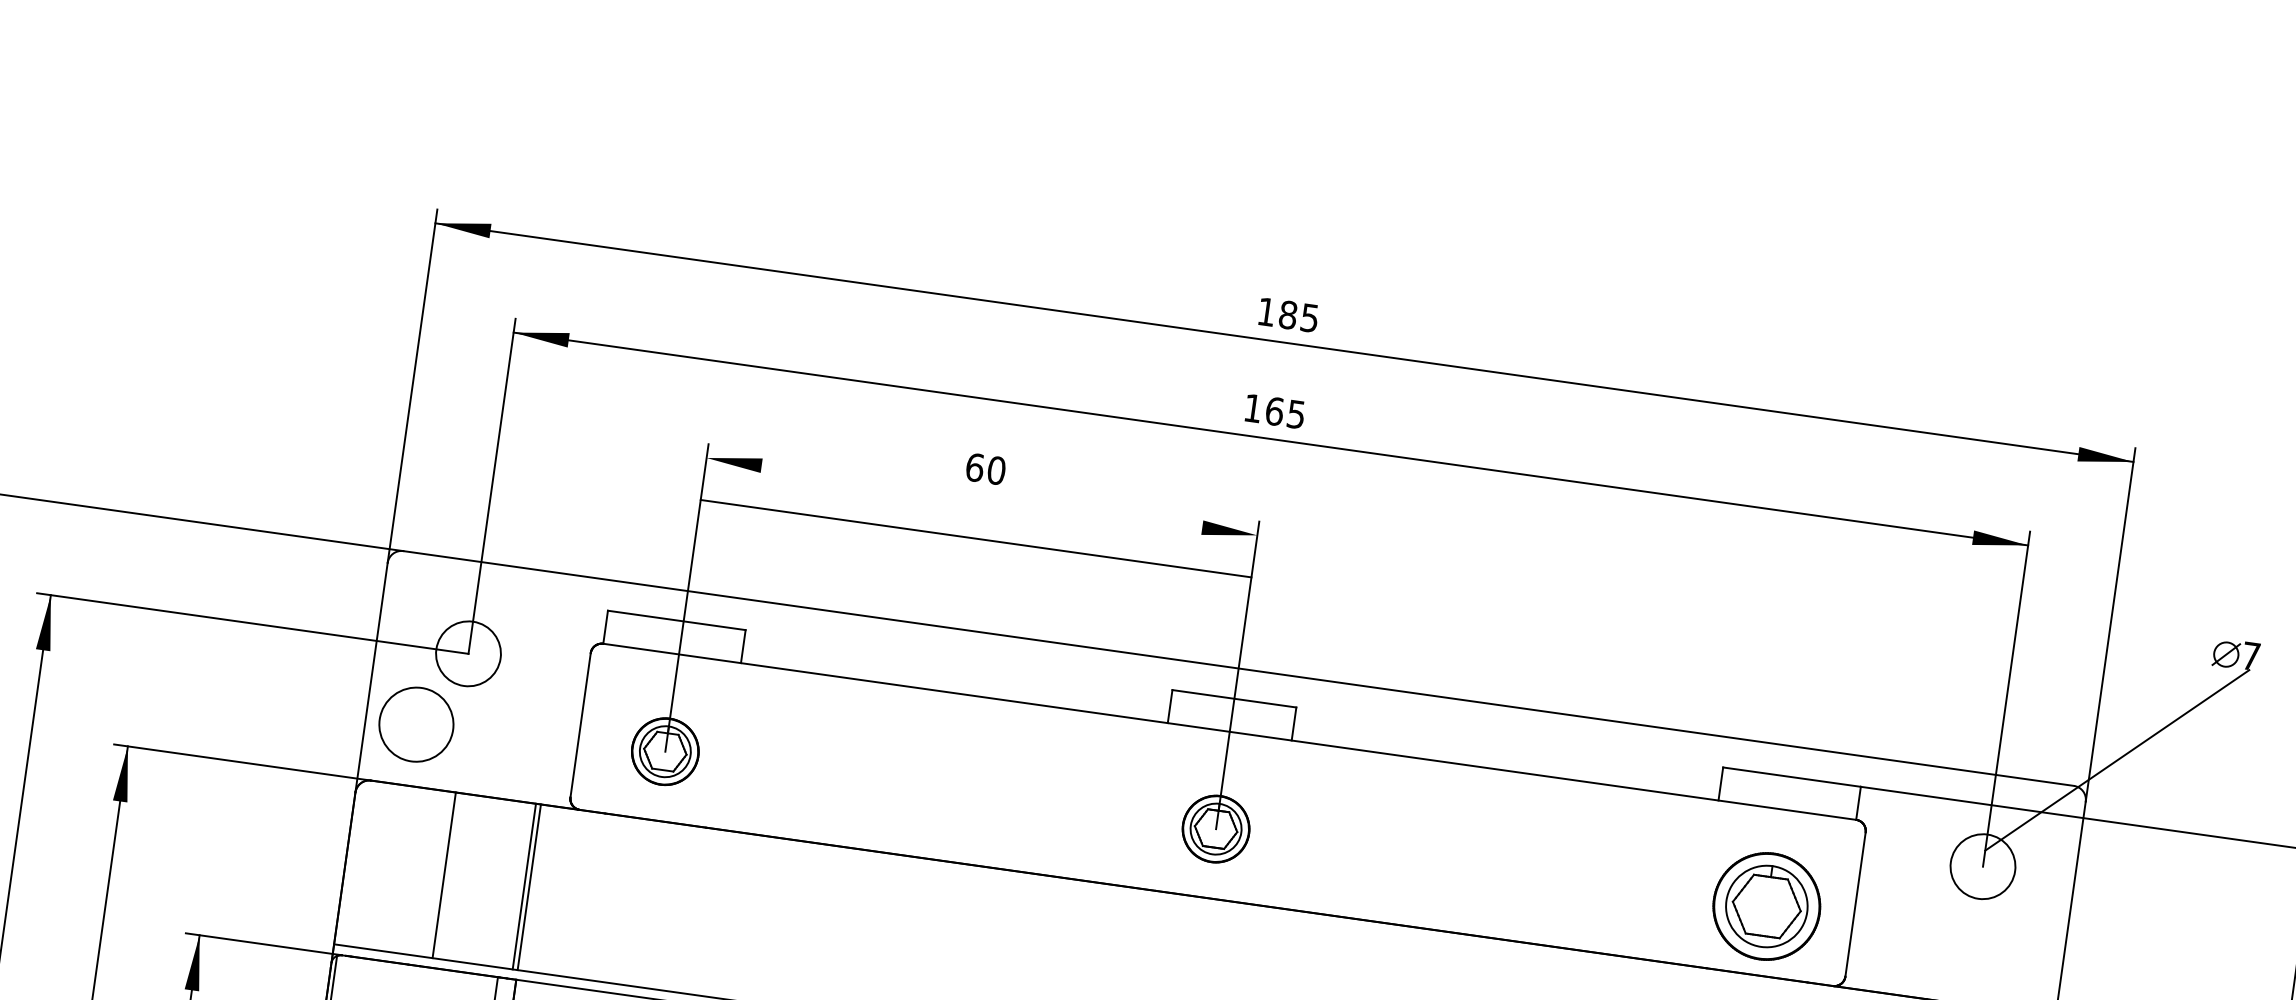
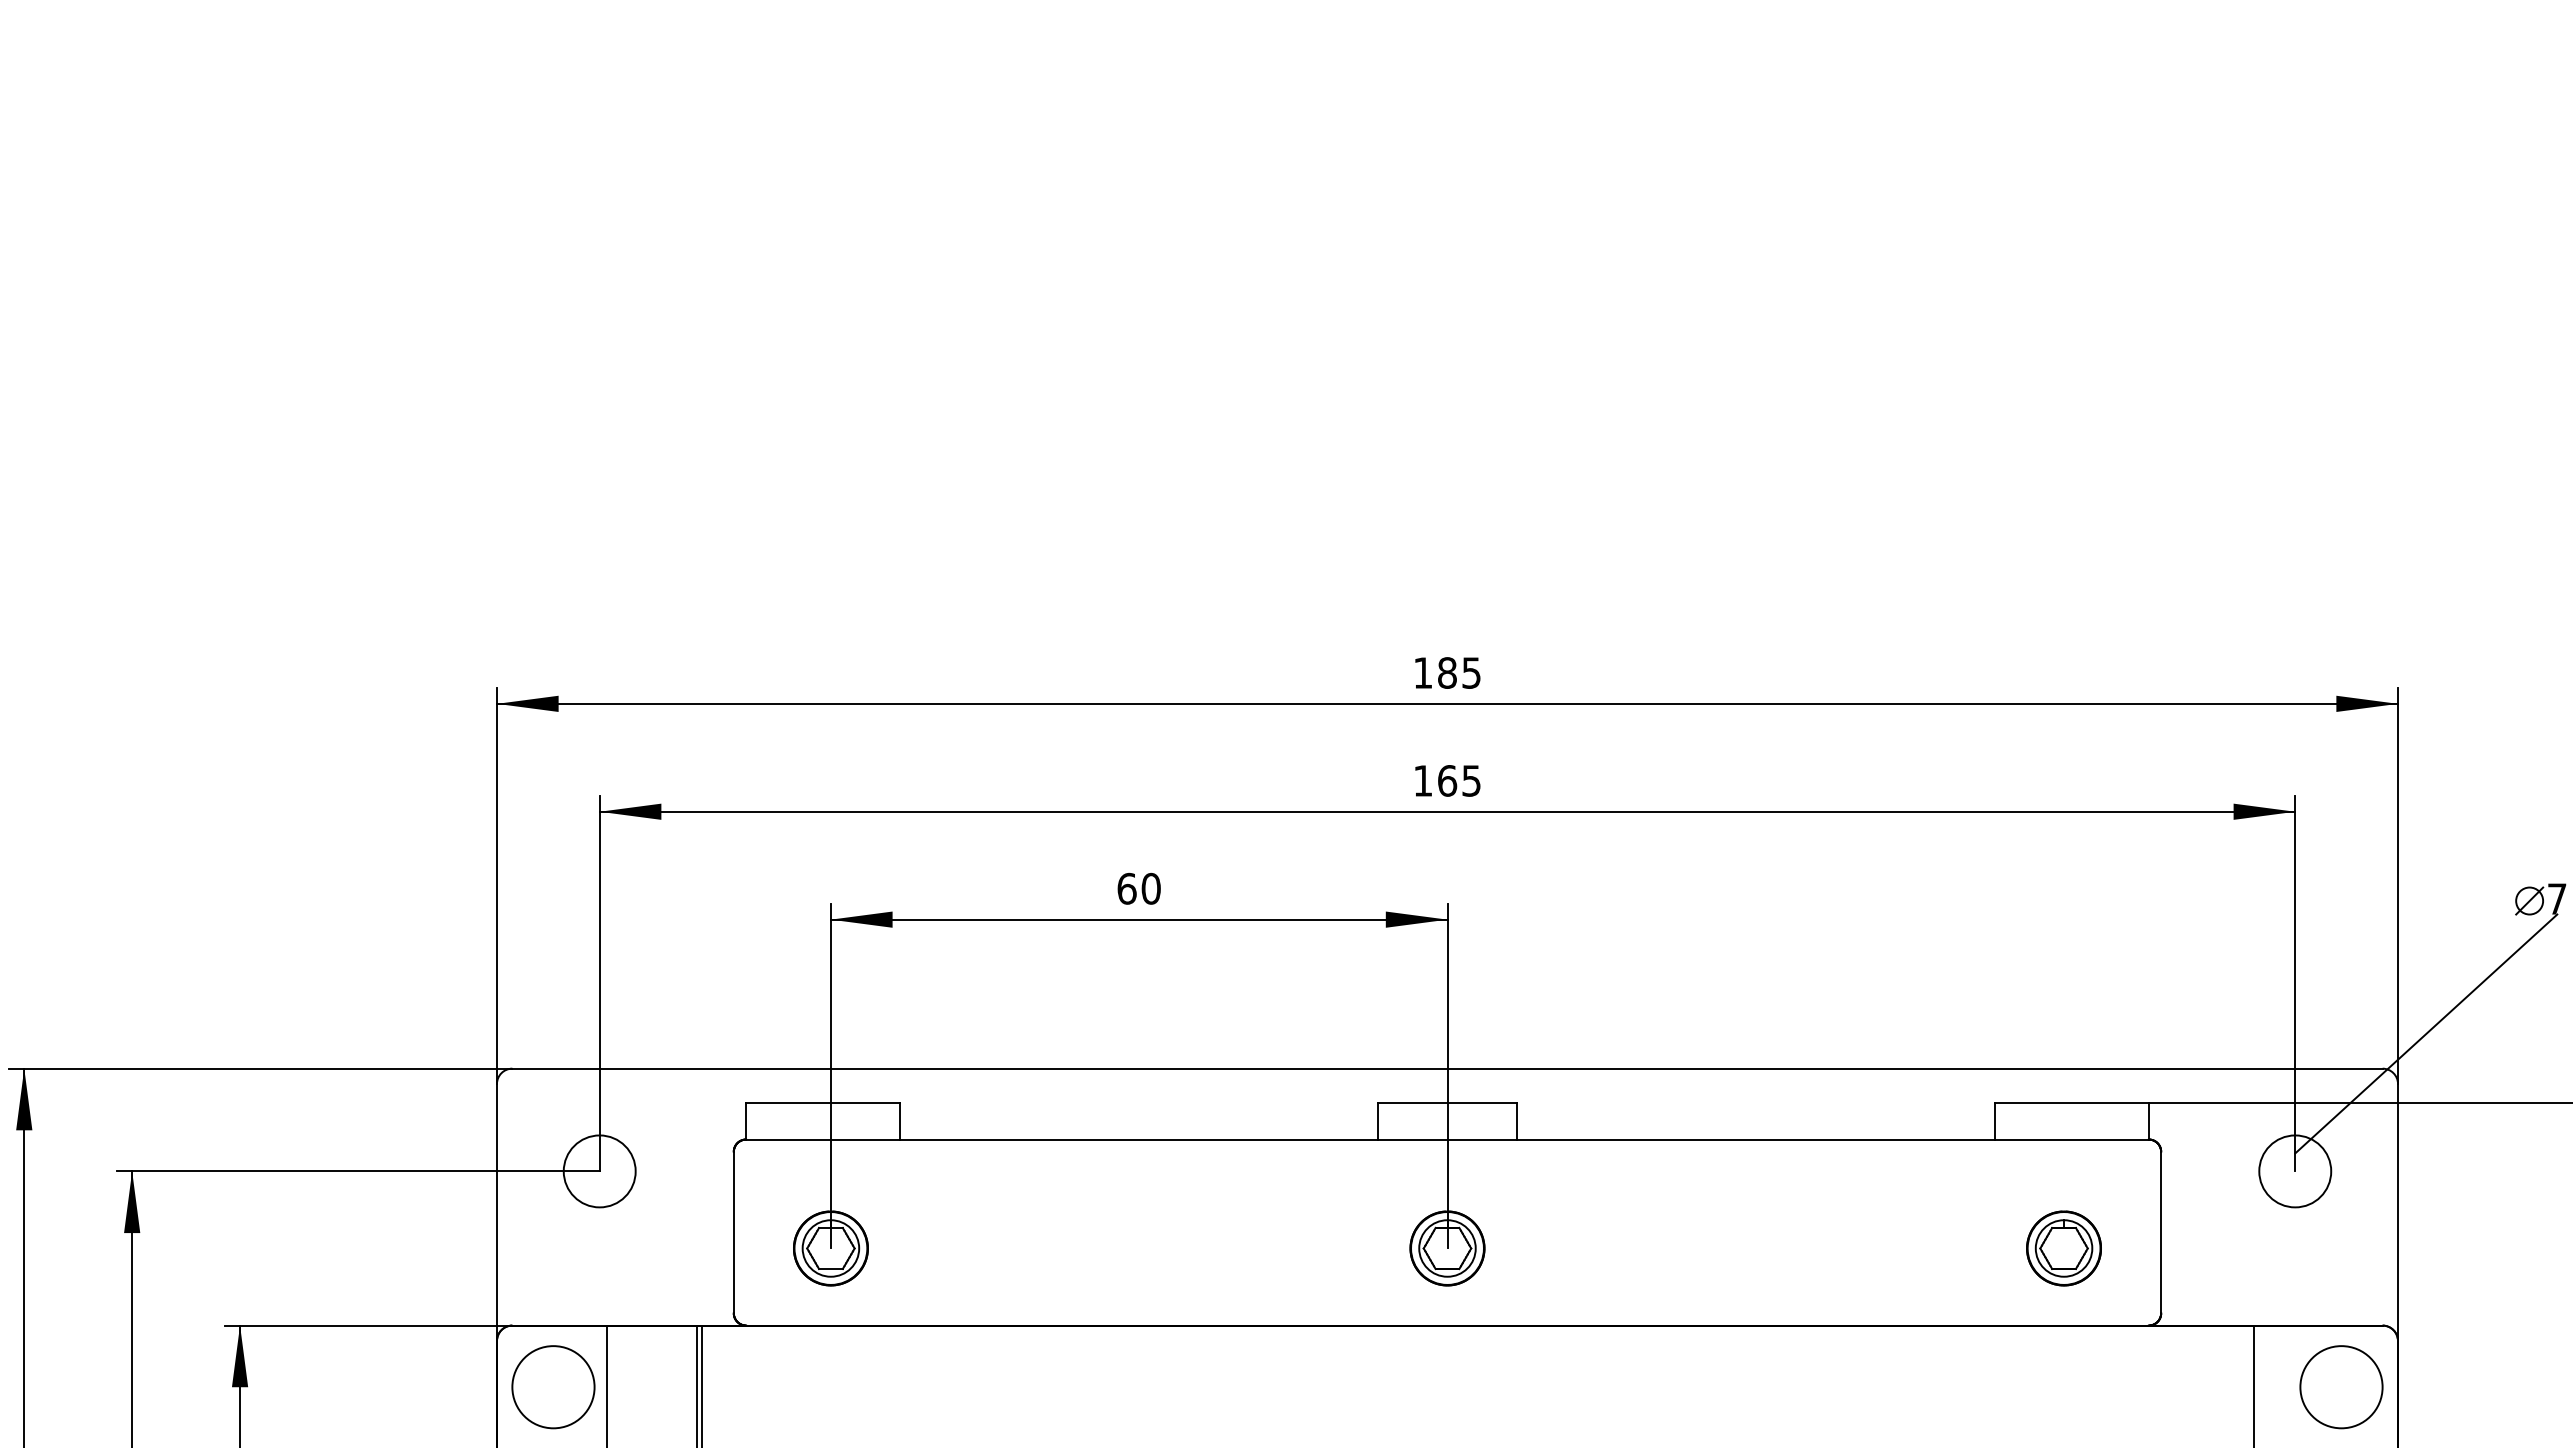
line: (975, 538) -> (1138, 919), moved
circle: (416, 724) -> (553, 1387), moved
part: (1766, 906) -> (2063, 1248), size x0.62

